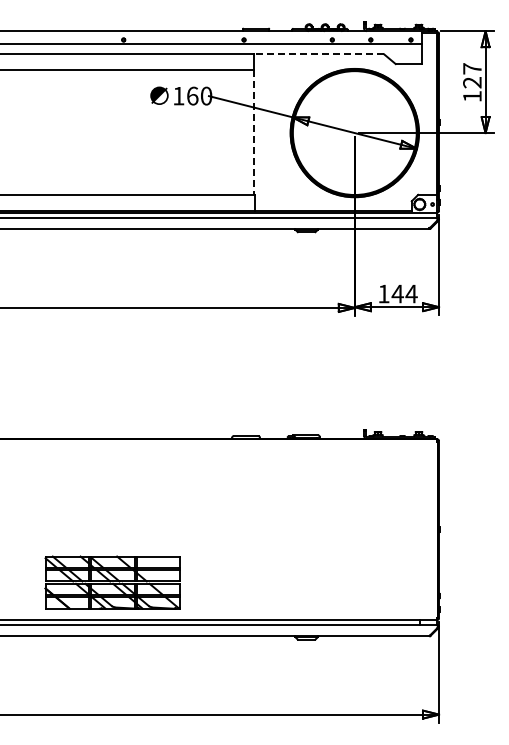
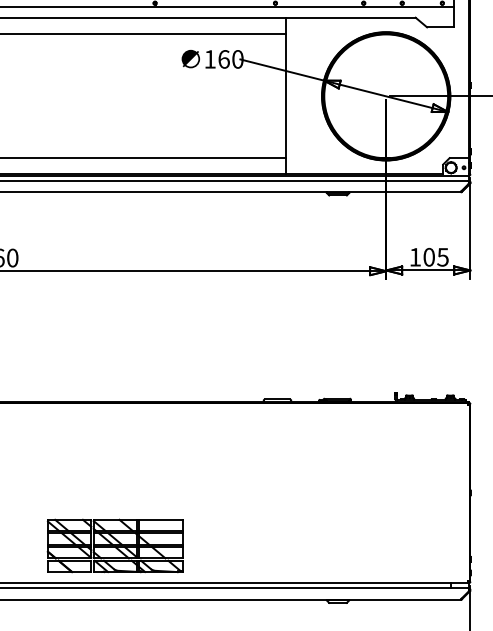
line: (318, 54) -> (349, 17), dashed -> solid
line: (254, 133) -> (285, 96), dashed -> solid
text: (404, 293) -> (435, 256), 144 -> 105
part: (112, 582) -> (114, 545), moved

